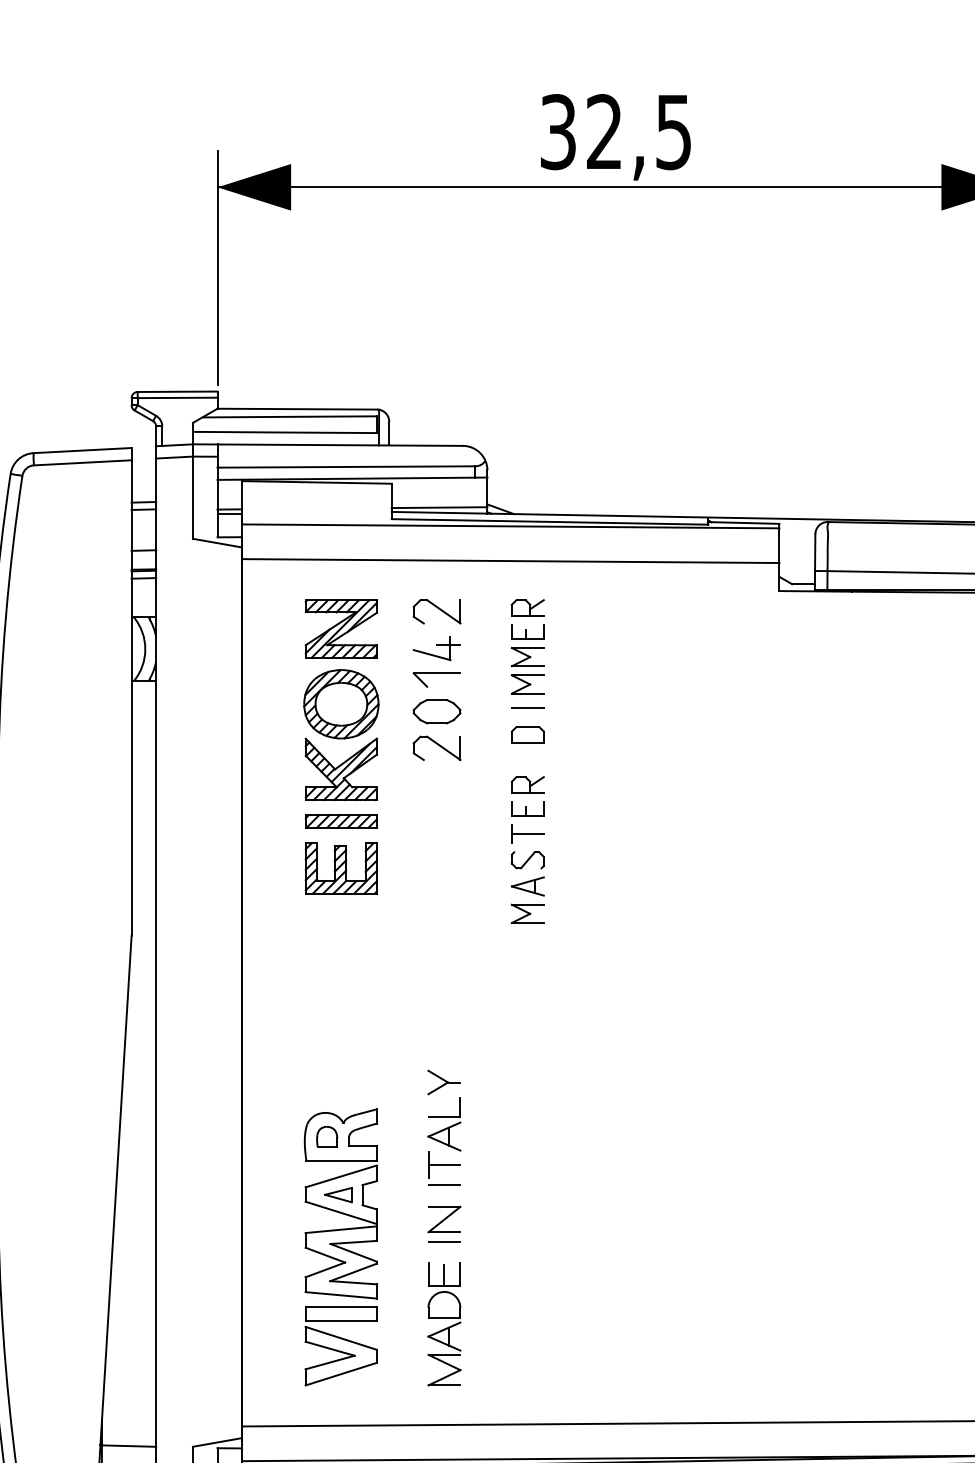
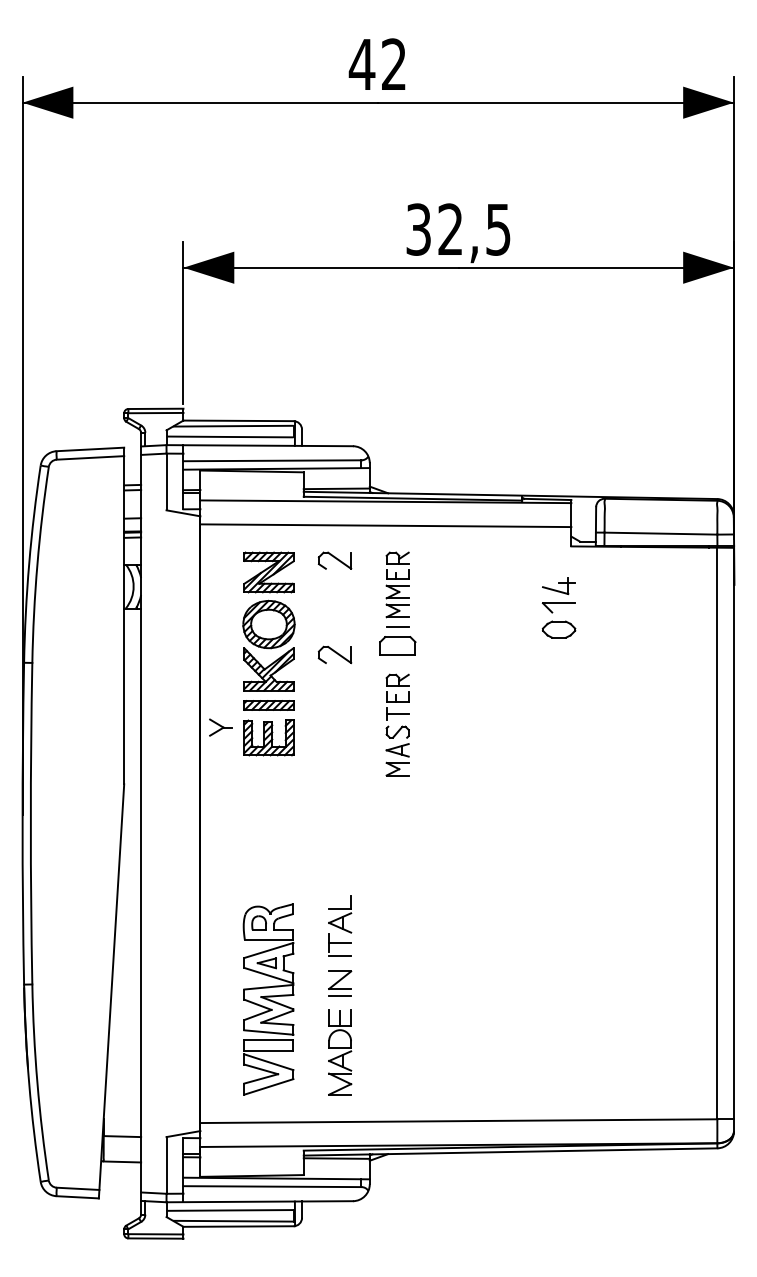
part: (436, 679) -> (558, 607), moved
part: (527, 734) -> (397, 645), size x1.6
part: (443, 1082) -> (220, 727), moved

